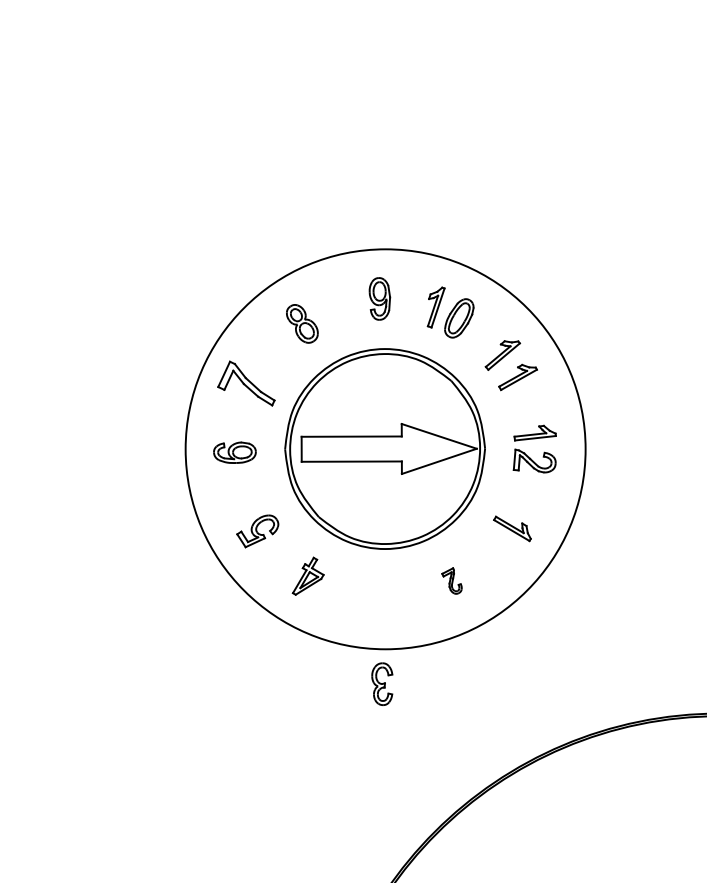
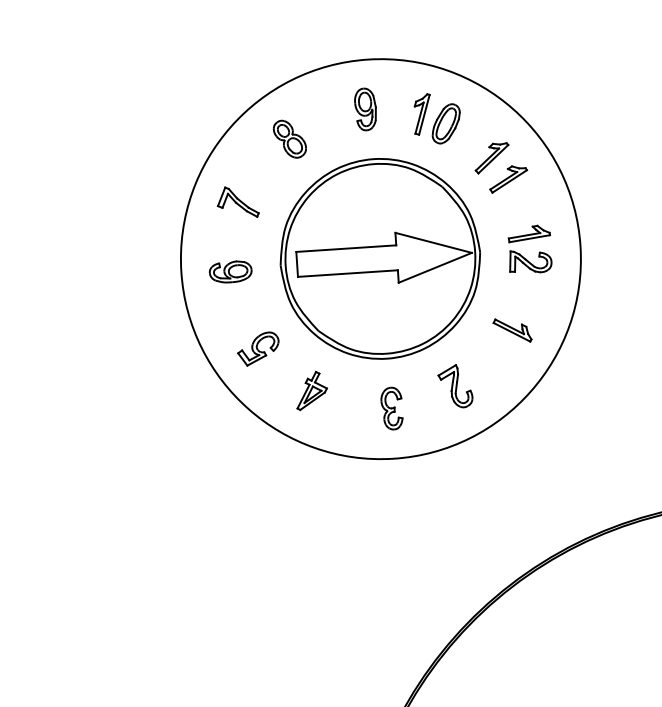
part: (246, 383) -> (237, 202), size x0.71
part: (451, 580) -> (454, 385), size x1.67
part: (382, 683) -> (392, 407), moved

